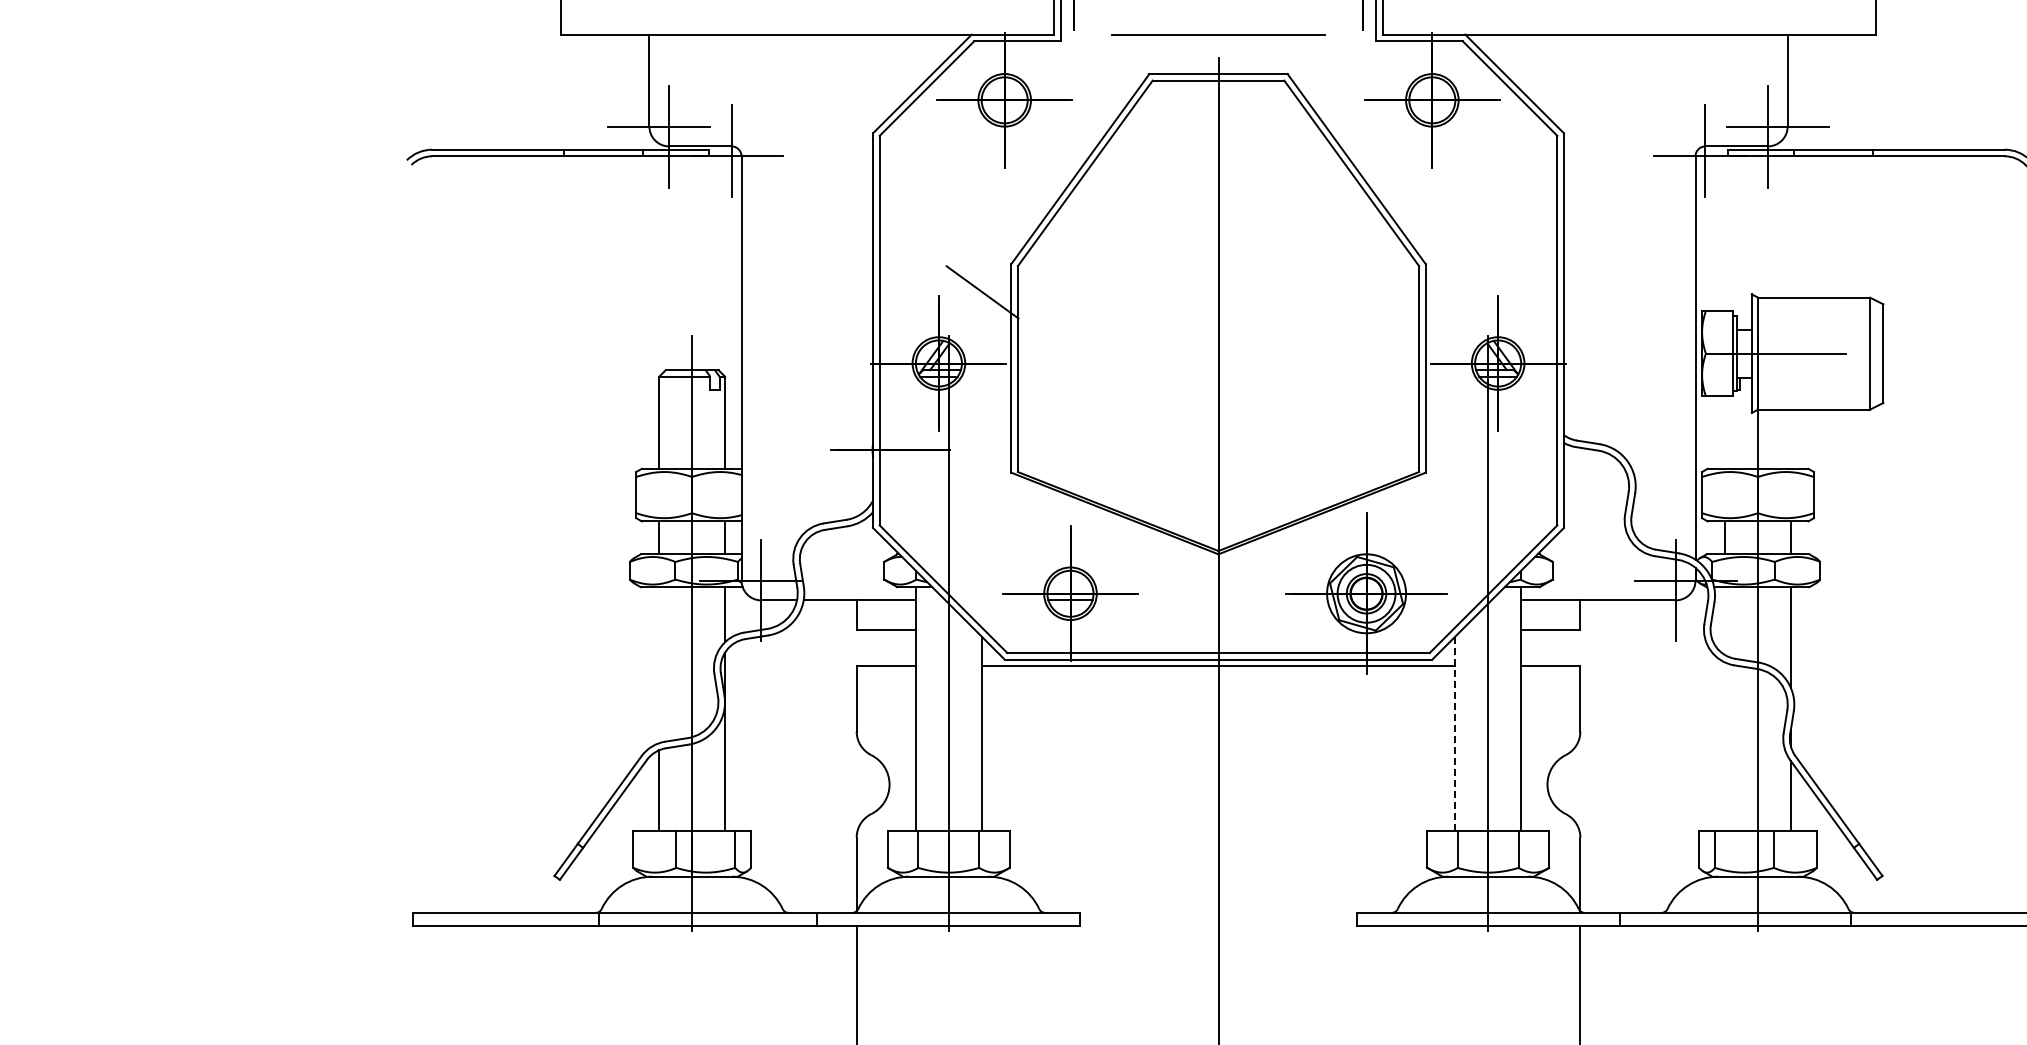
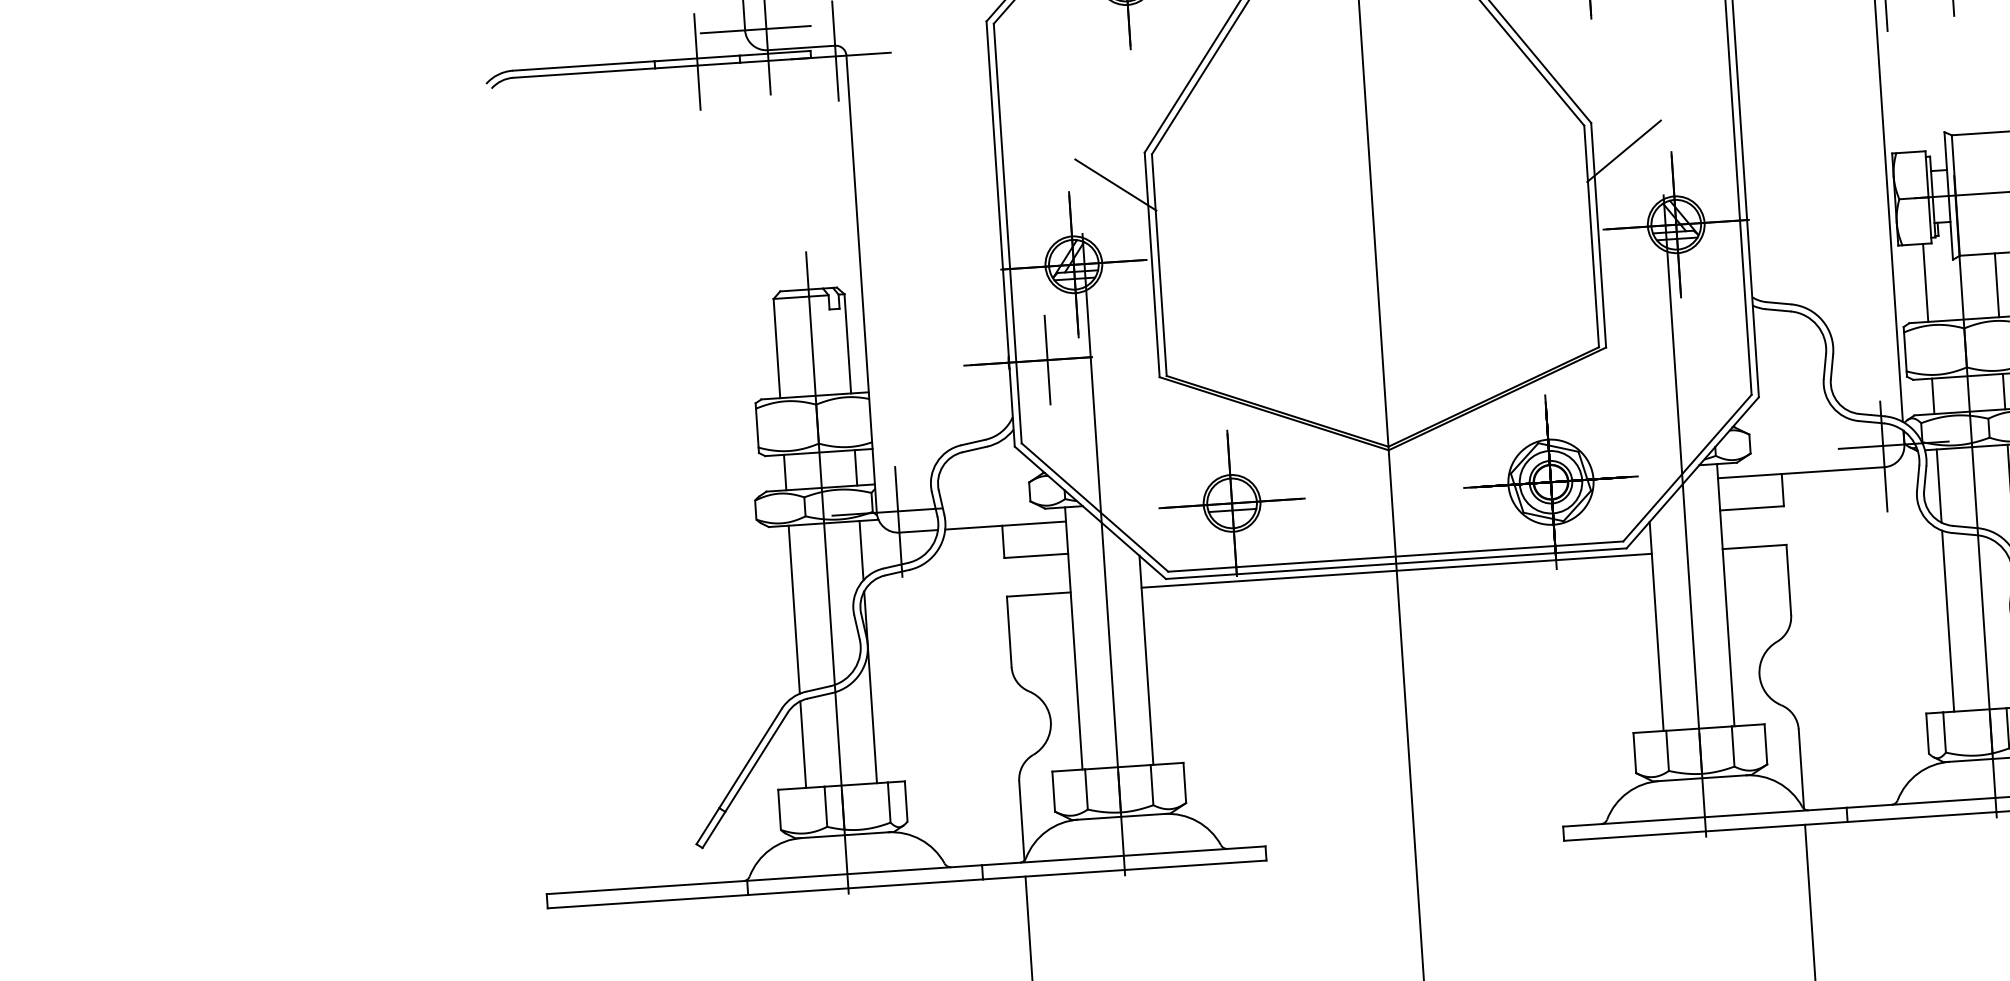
line: (603, 152) -> (697, 61), added
line: (1454, 292) -> (1624, 151), added
line: (1725, 432) -> (1926, 282), added
line: (1790, 438) -> (1996, 284), added
line: (908, 449) -> (1047, 359), added
line: (1725, 621) -> (1939, 486), added
line: (659, 665) -> (794, 610), added
line: (1455, 733) -> (1656, 626), dashed -> solid
line: (1725, 746) -> (1948, 621), added

